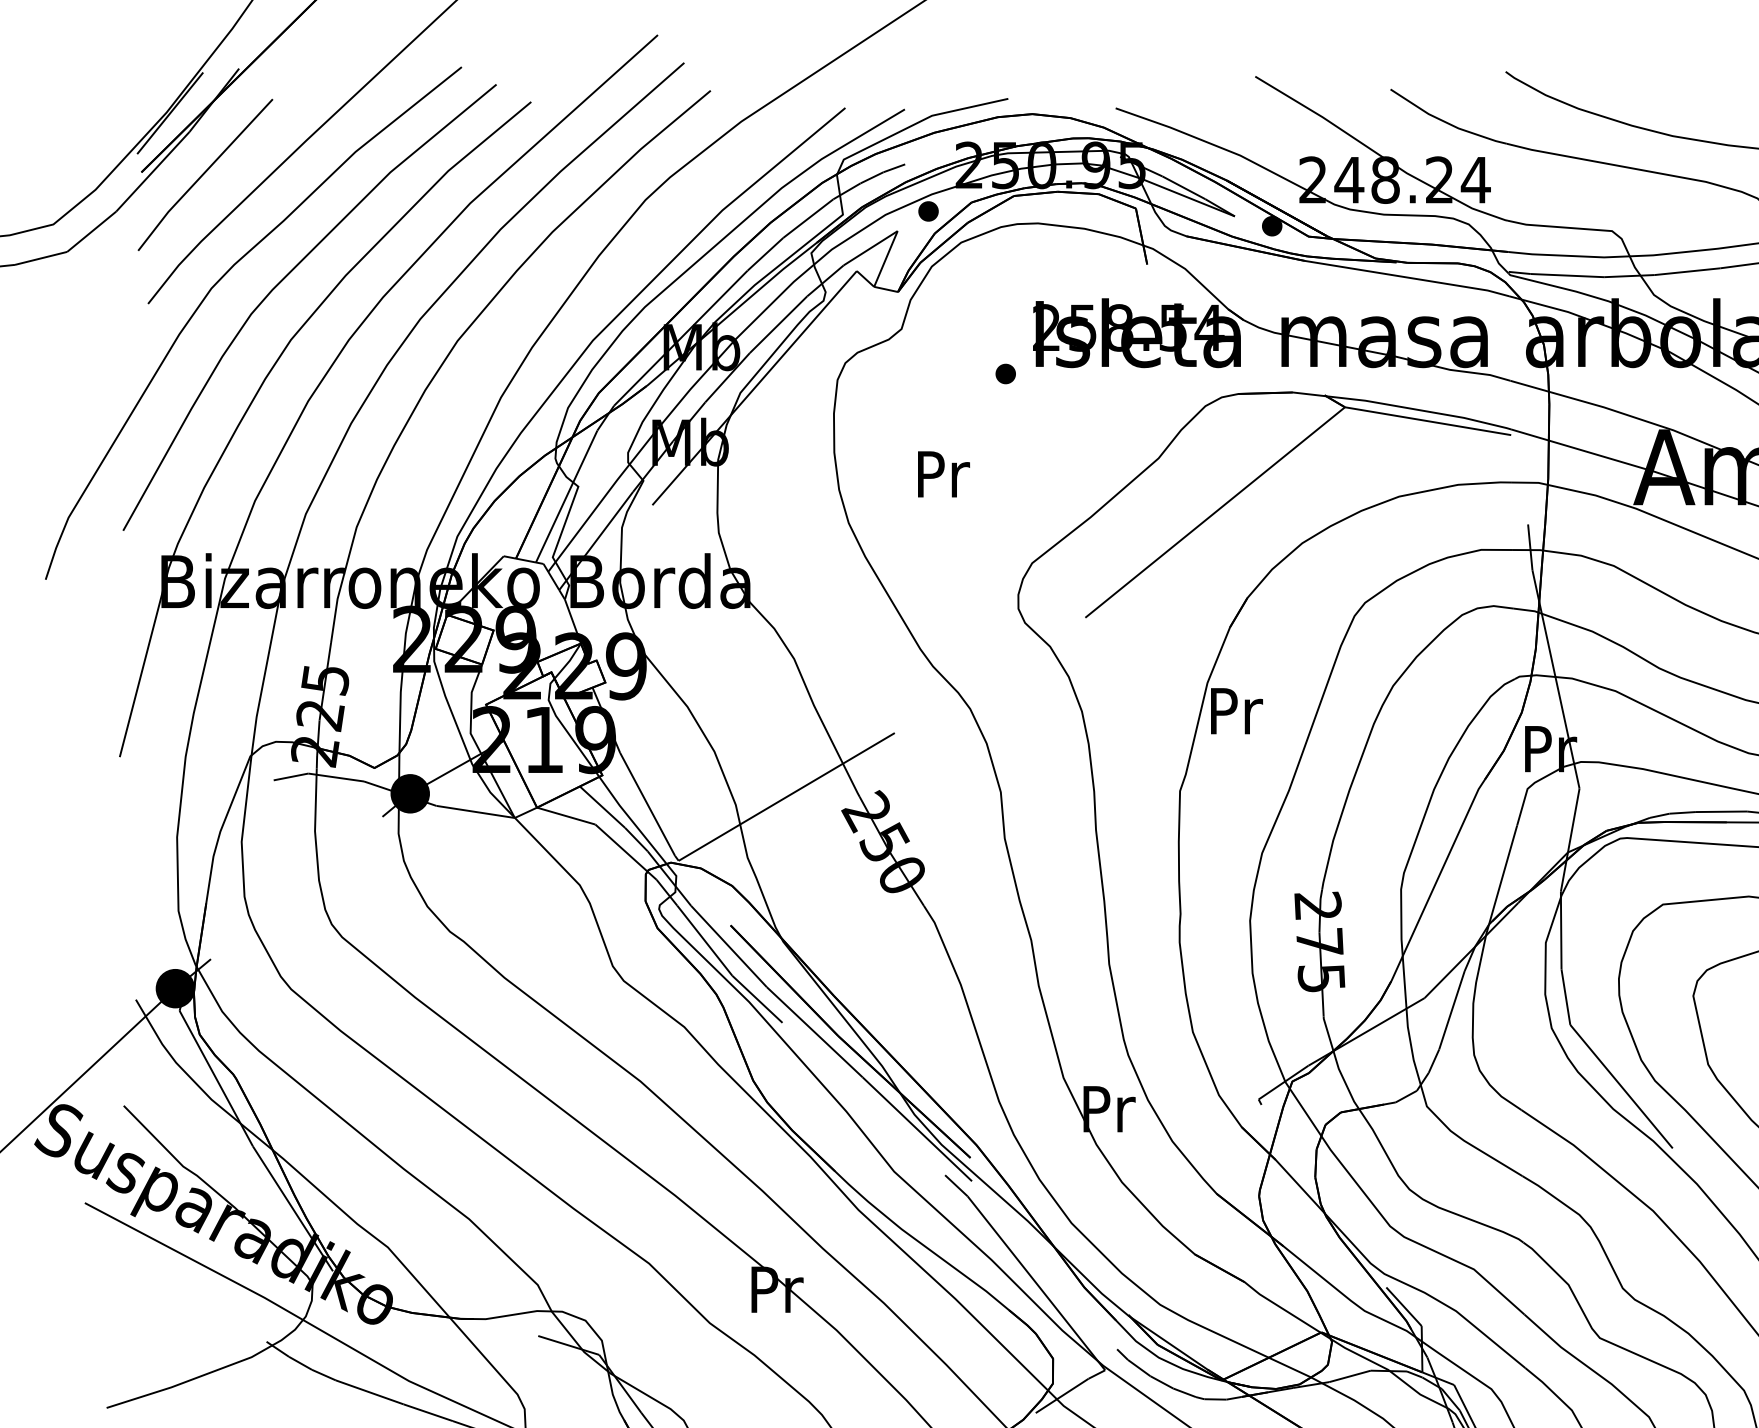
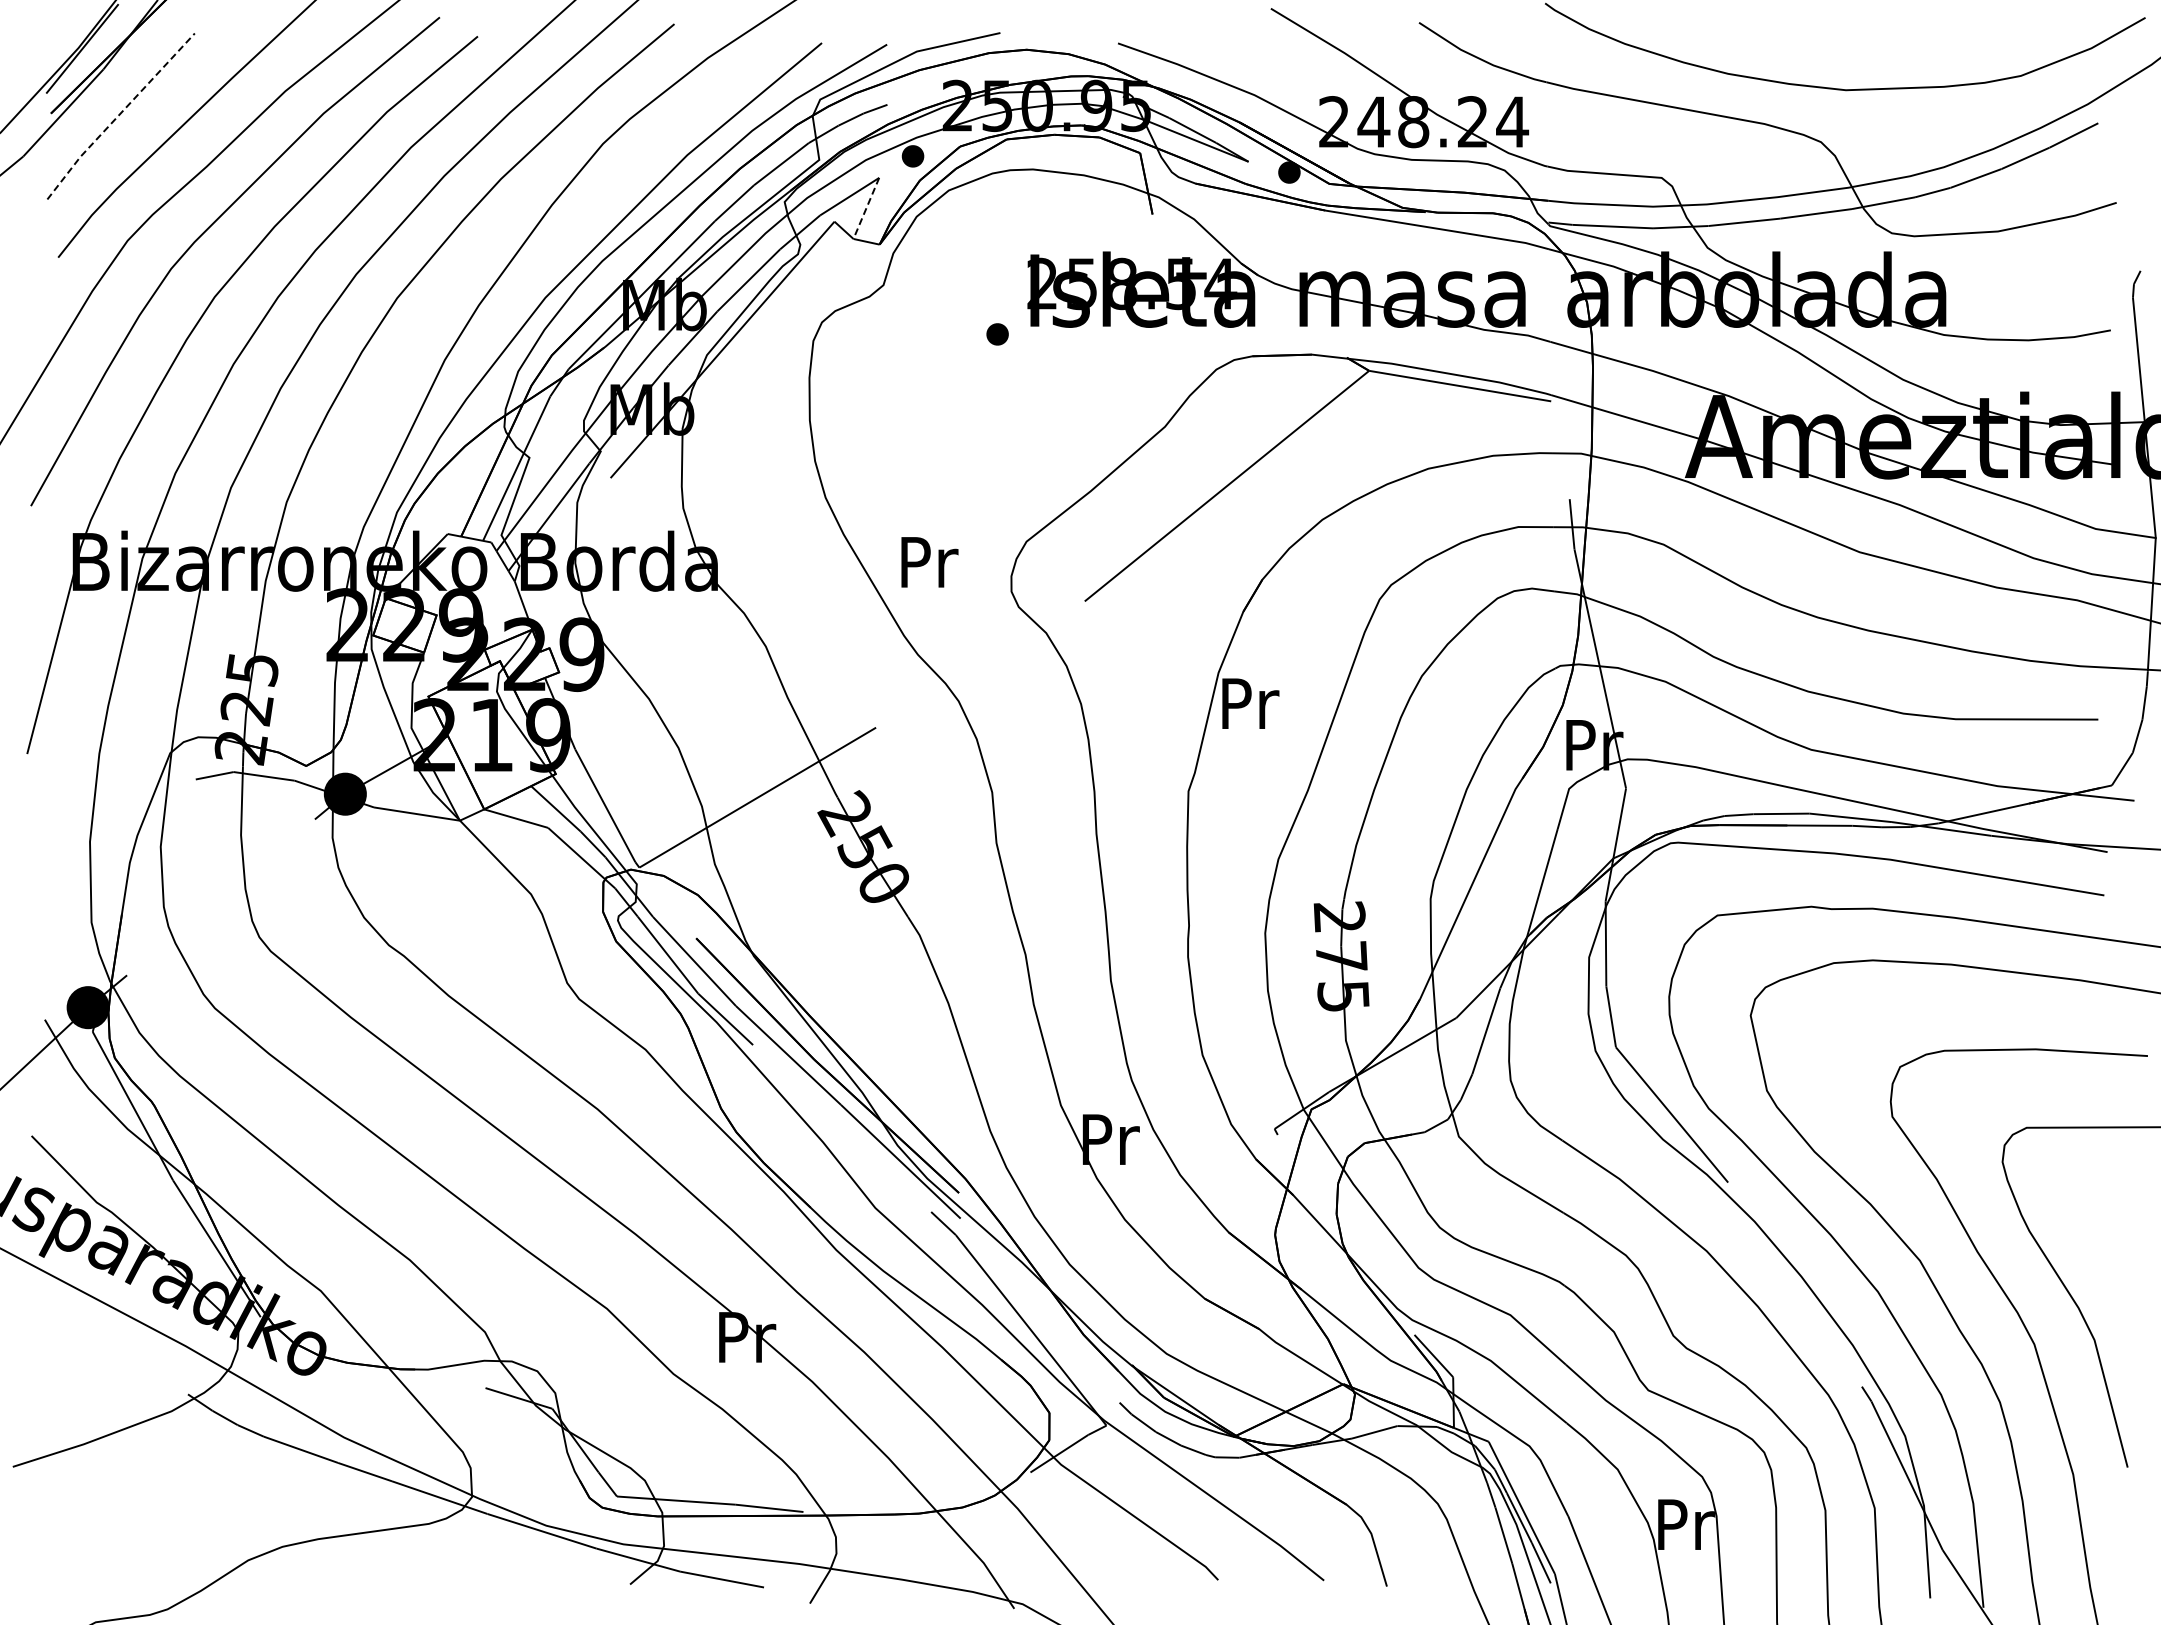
line: (204, 174) -> (119, 115), solid -> dashed
line: (886, 259) -> (866, 208), solid -> dashed
text: (943, 474) -> (929, 562), moved

